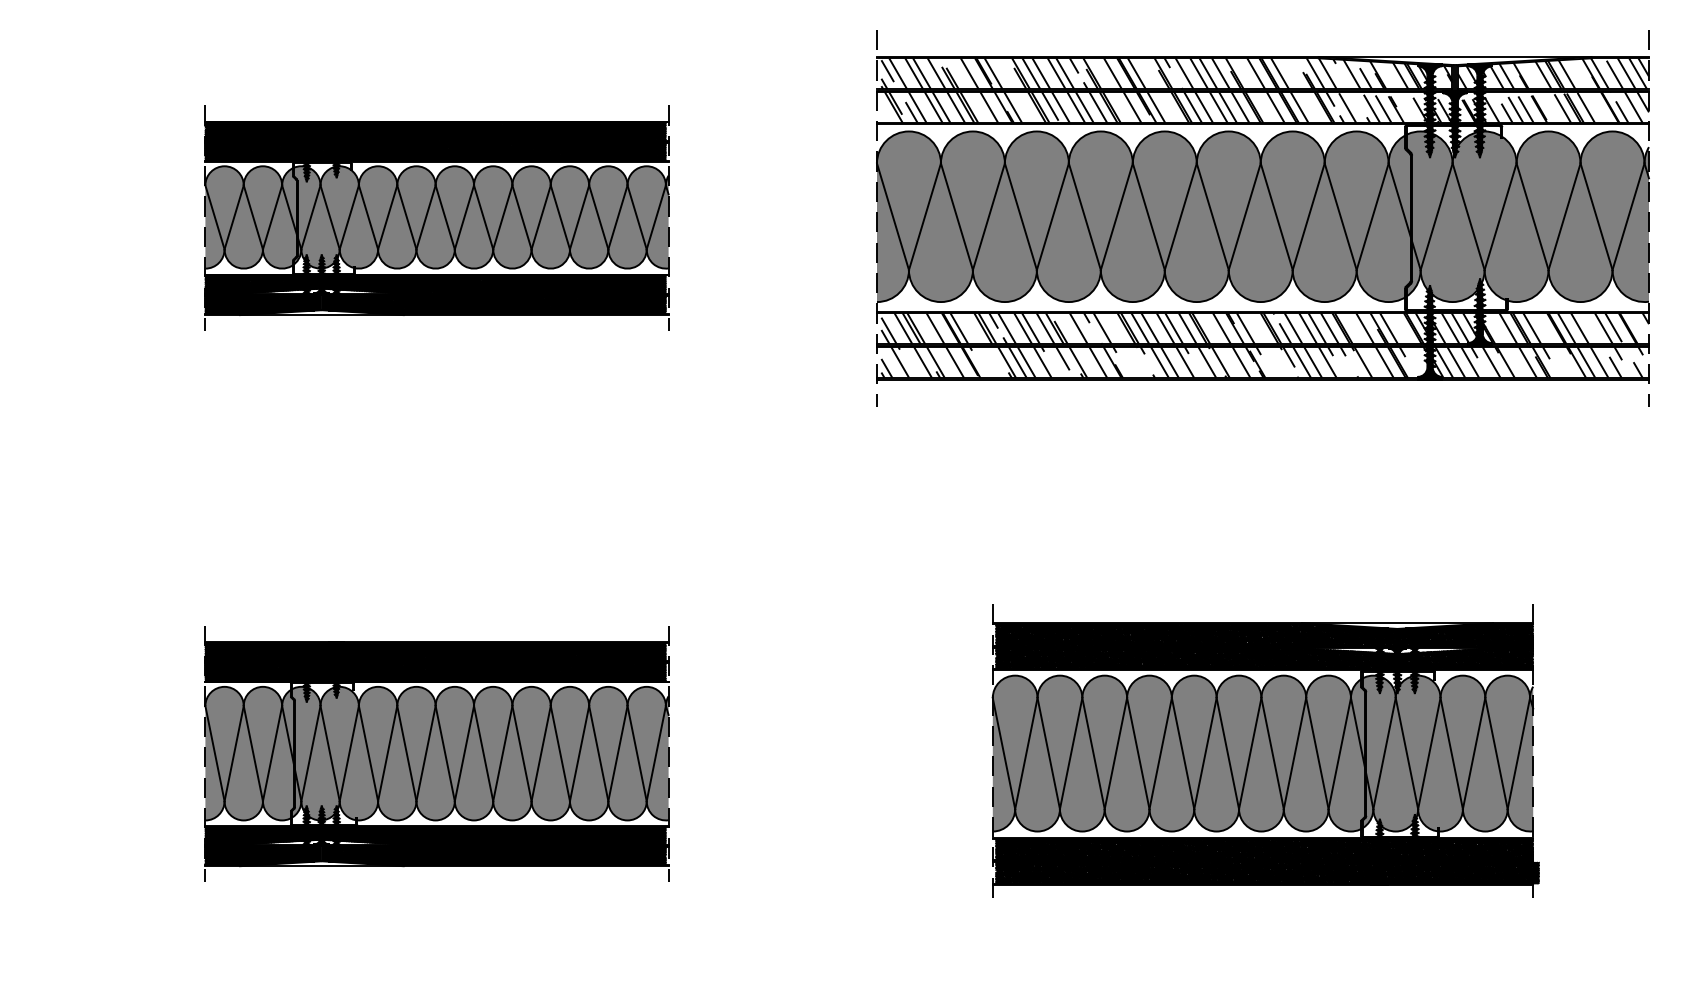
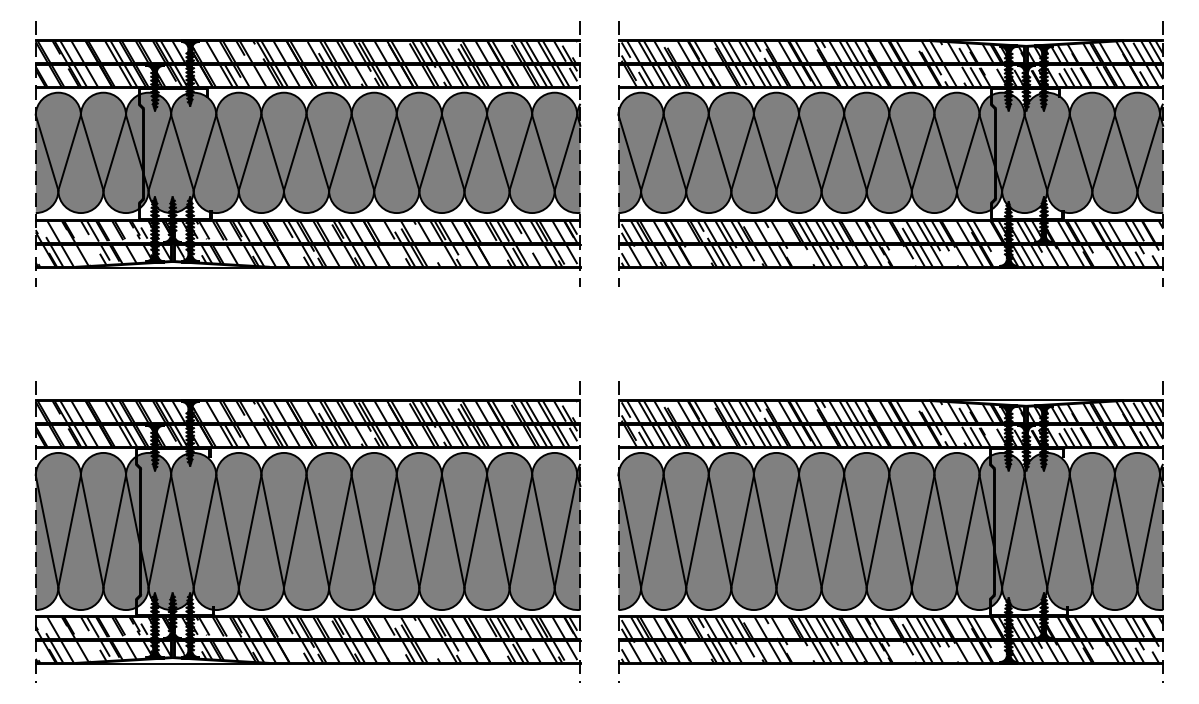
part: (436, 218) -> (307, 154), size x1.67
part: (436, 753) -> (307, 531), size x1.67
part: (1262, 753) -> (890, 531), size x1.43

